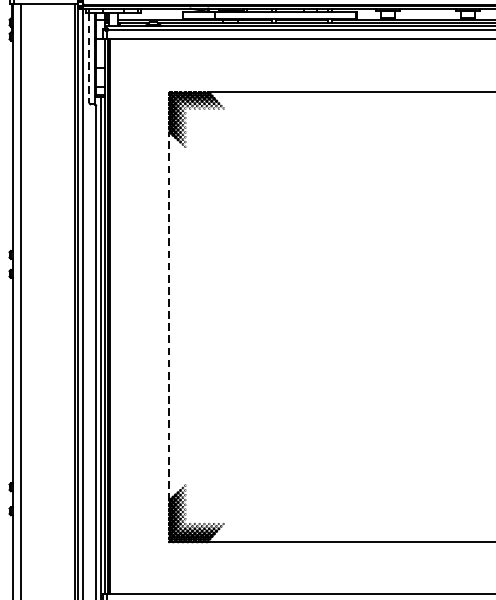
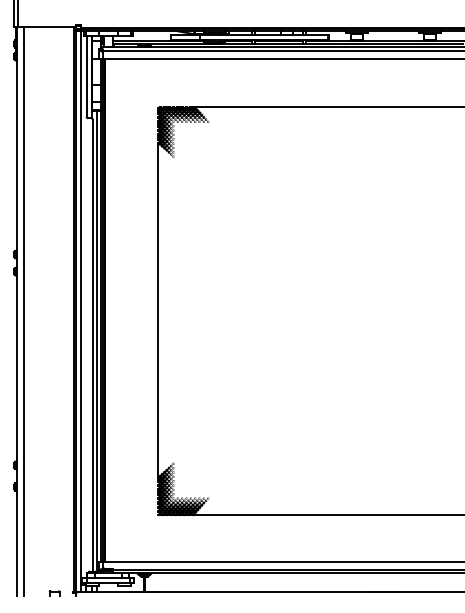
line: (89, 58) -> (86, 76), dashed -> solid
line: (168, 315) -> (158, 309), dashed -> solid

